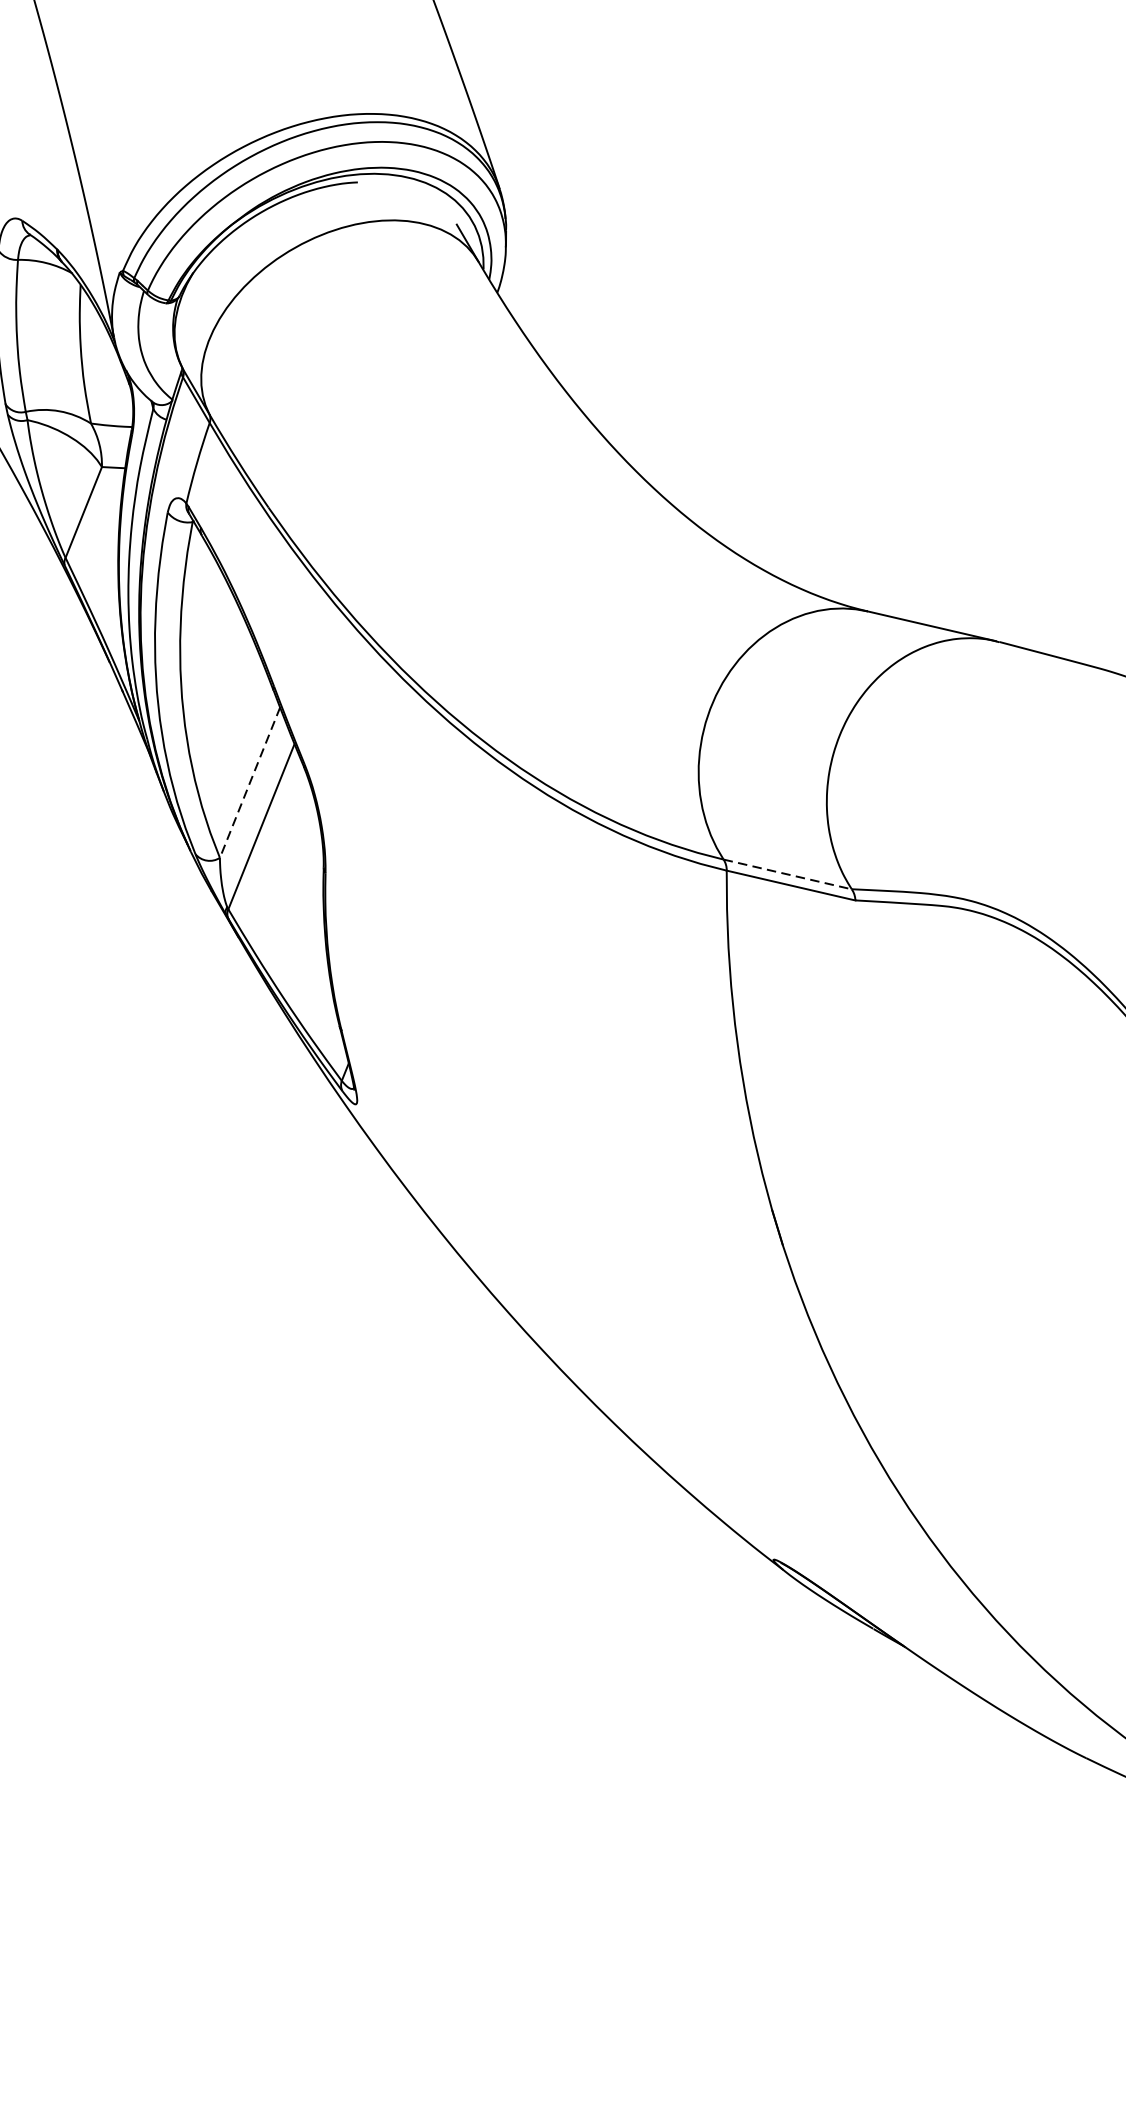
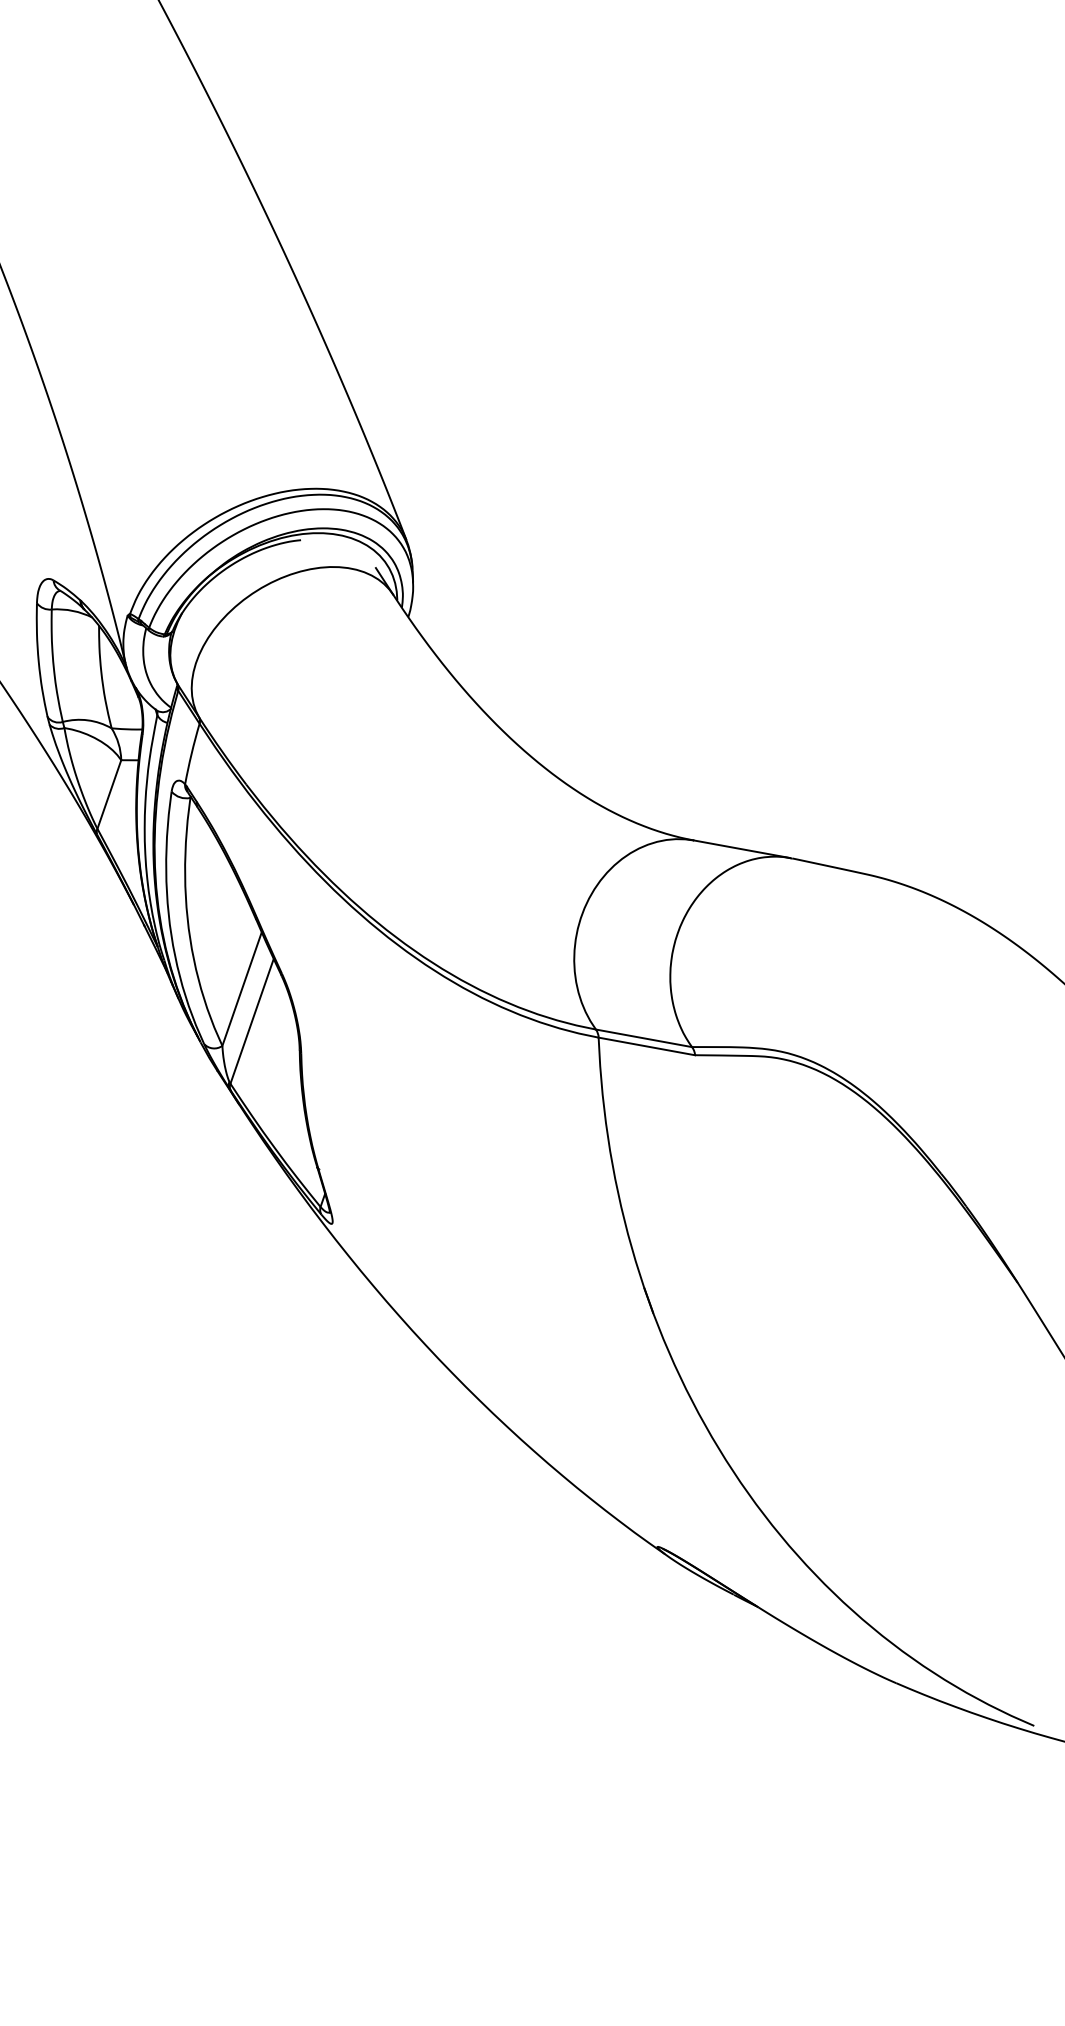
line: (249, 783) -> (241, 989), dashed -> solid
line: (787, 874) -> (643, 1038), dashed -> solid

